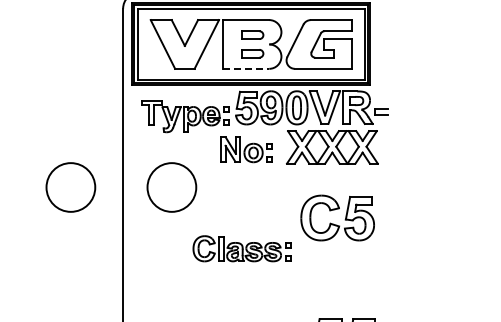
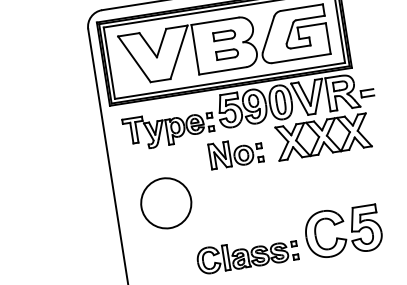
line: (246, 68) -> (223, 70), dashed -> solid
circle: (70, 187) -> (63, 219), removed
part: (336, 224) -> (343, 238), moved

